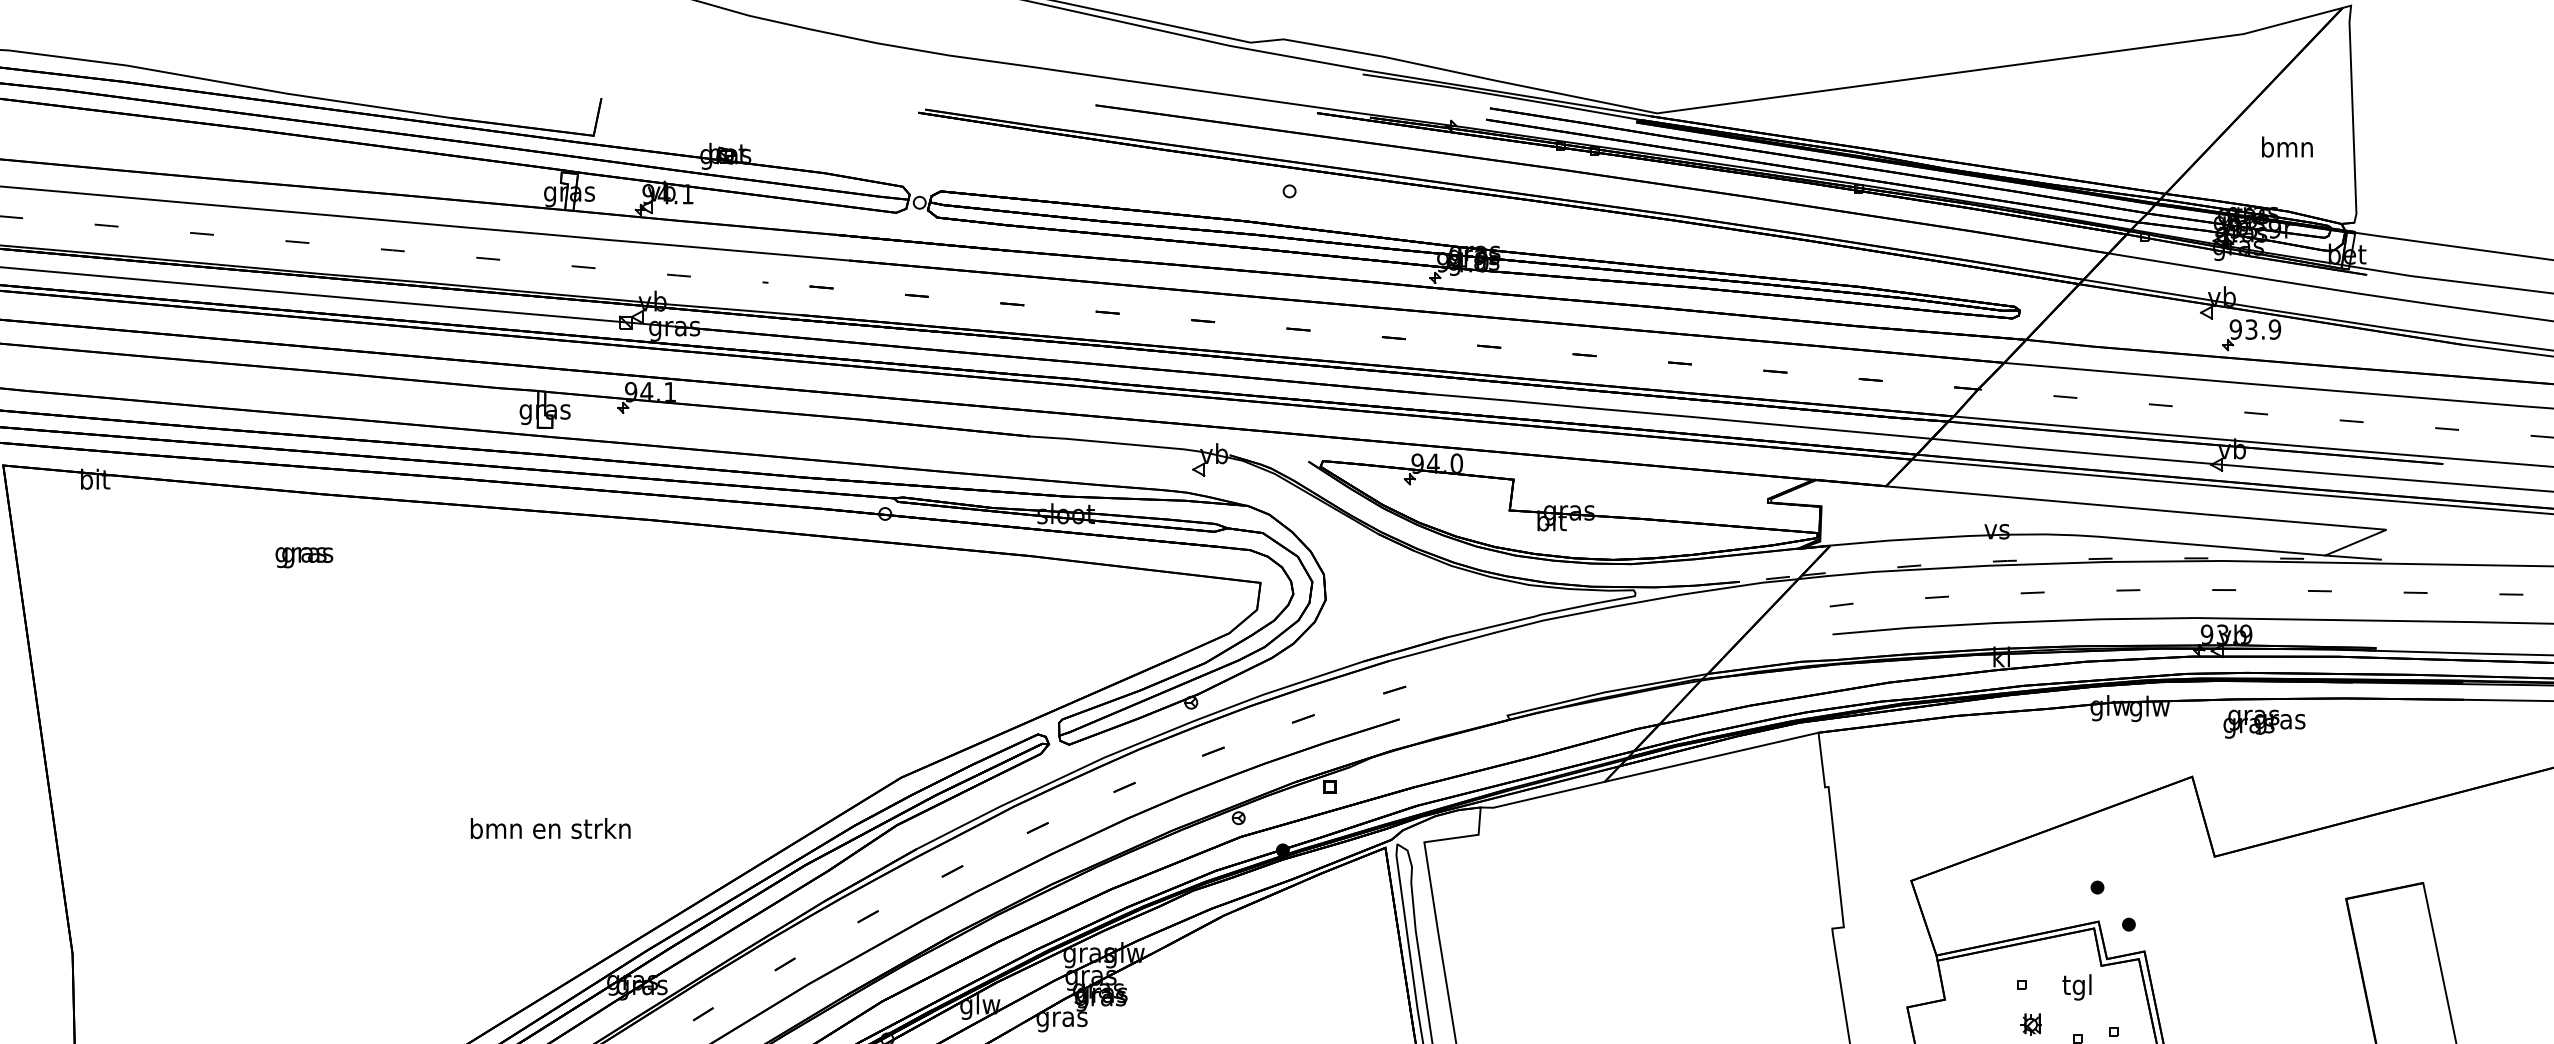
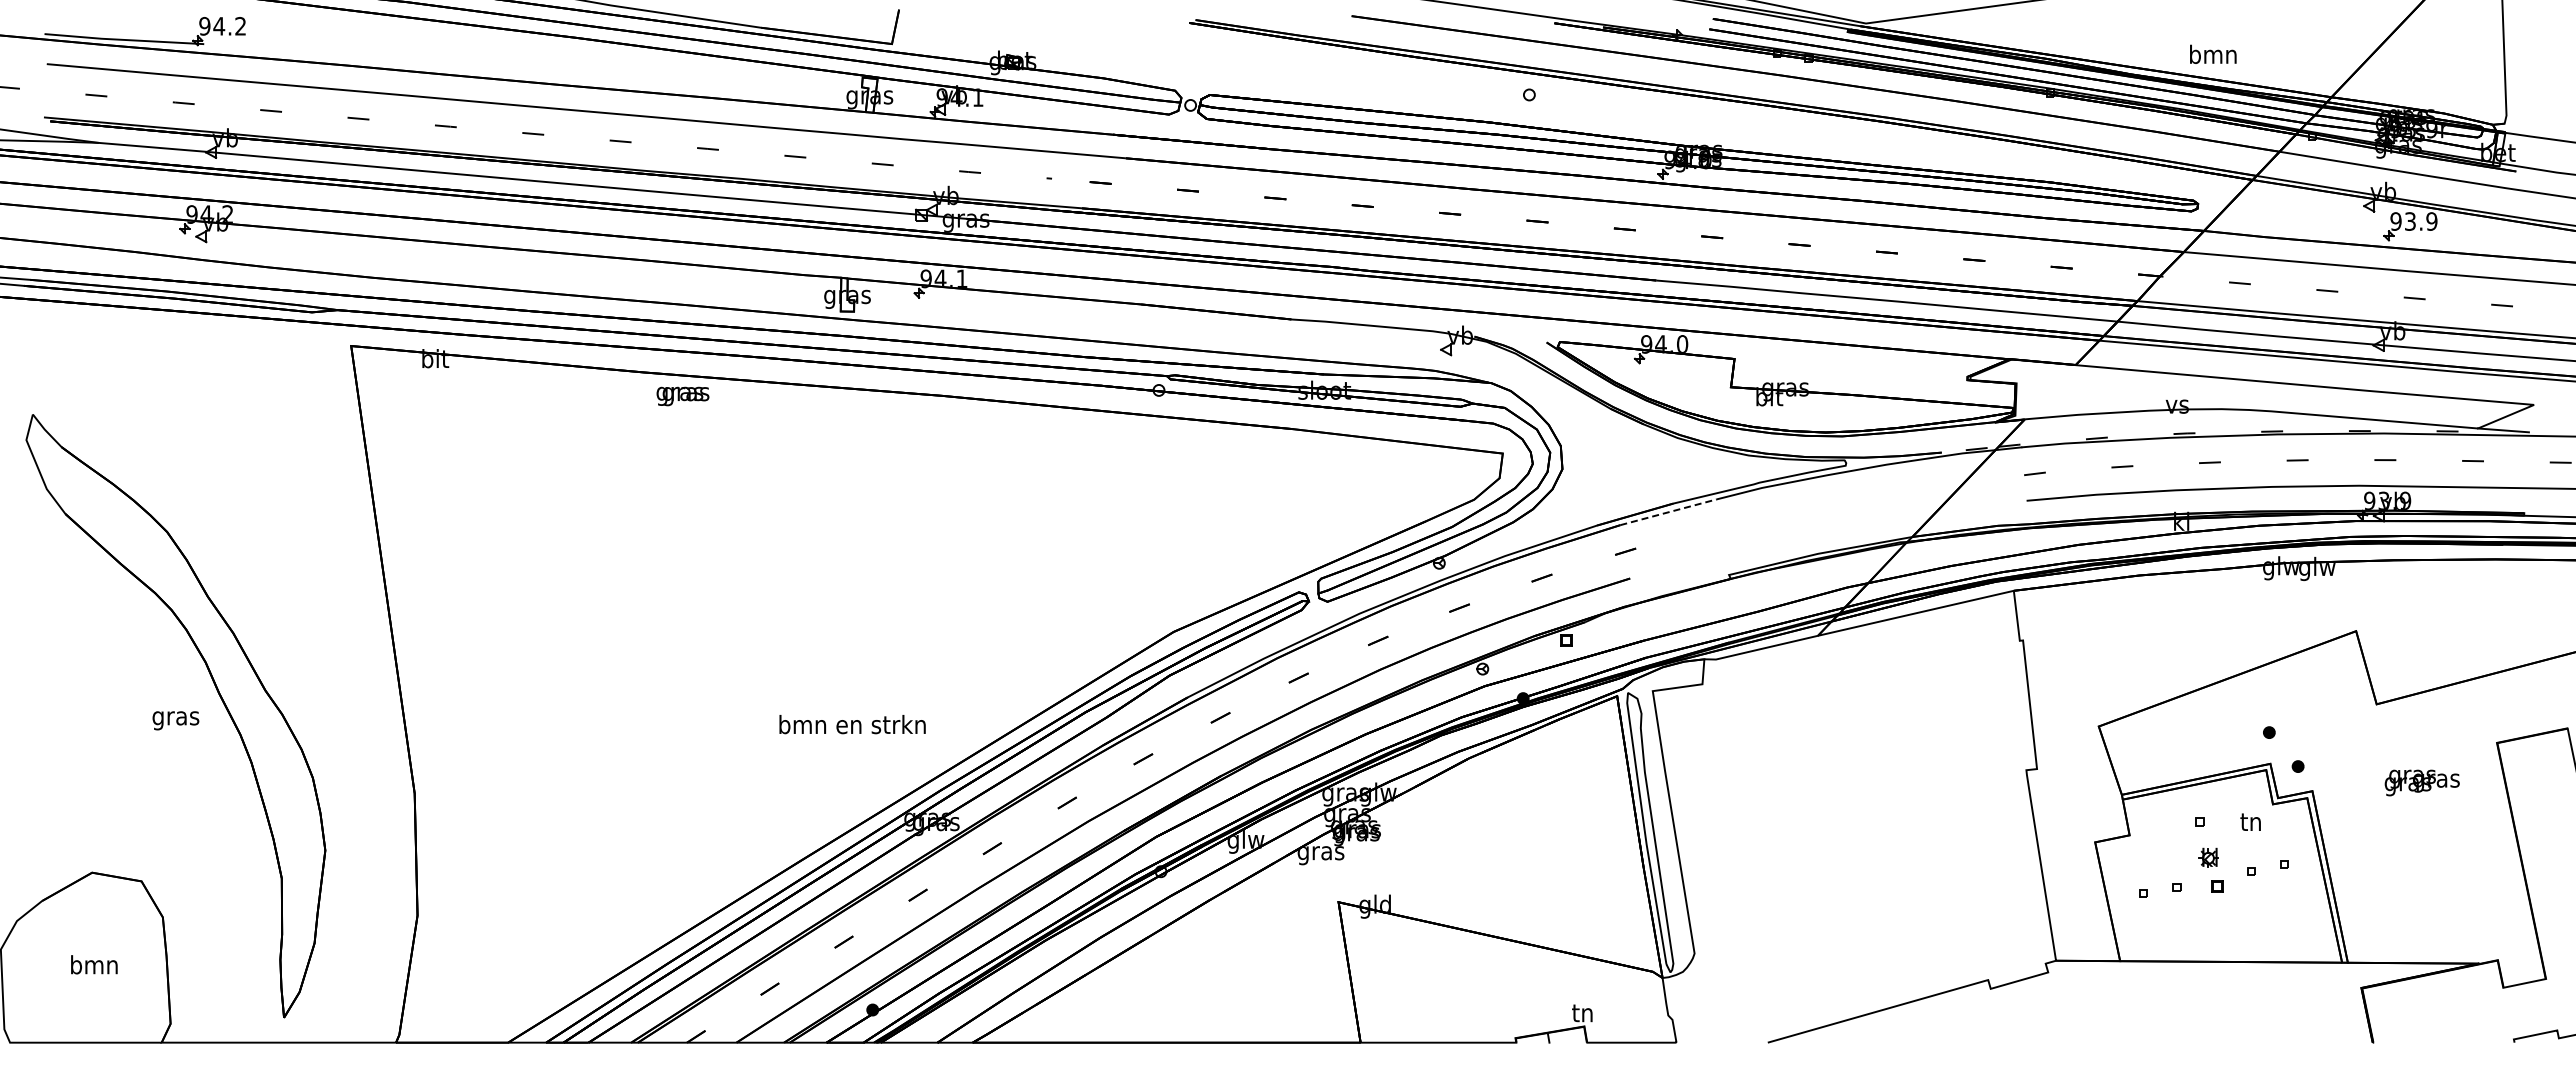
text: (2287, 146) -> (2213, 53), moved
text: (303, 557) -> (682, 396), moved
line: (1441, 647) -> (1668, 512), solid -> dashed
text: (2263, 723) -> (2421, 782), moved
text: (550, 828) -> (852, 724), moved
text: (2076, 987) -> (2250, 824), tgl -> tn

